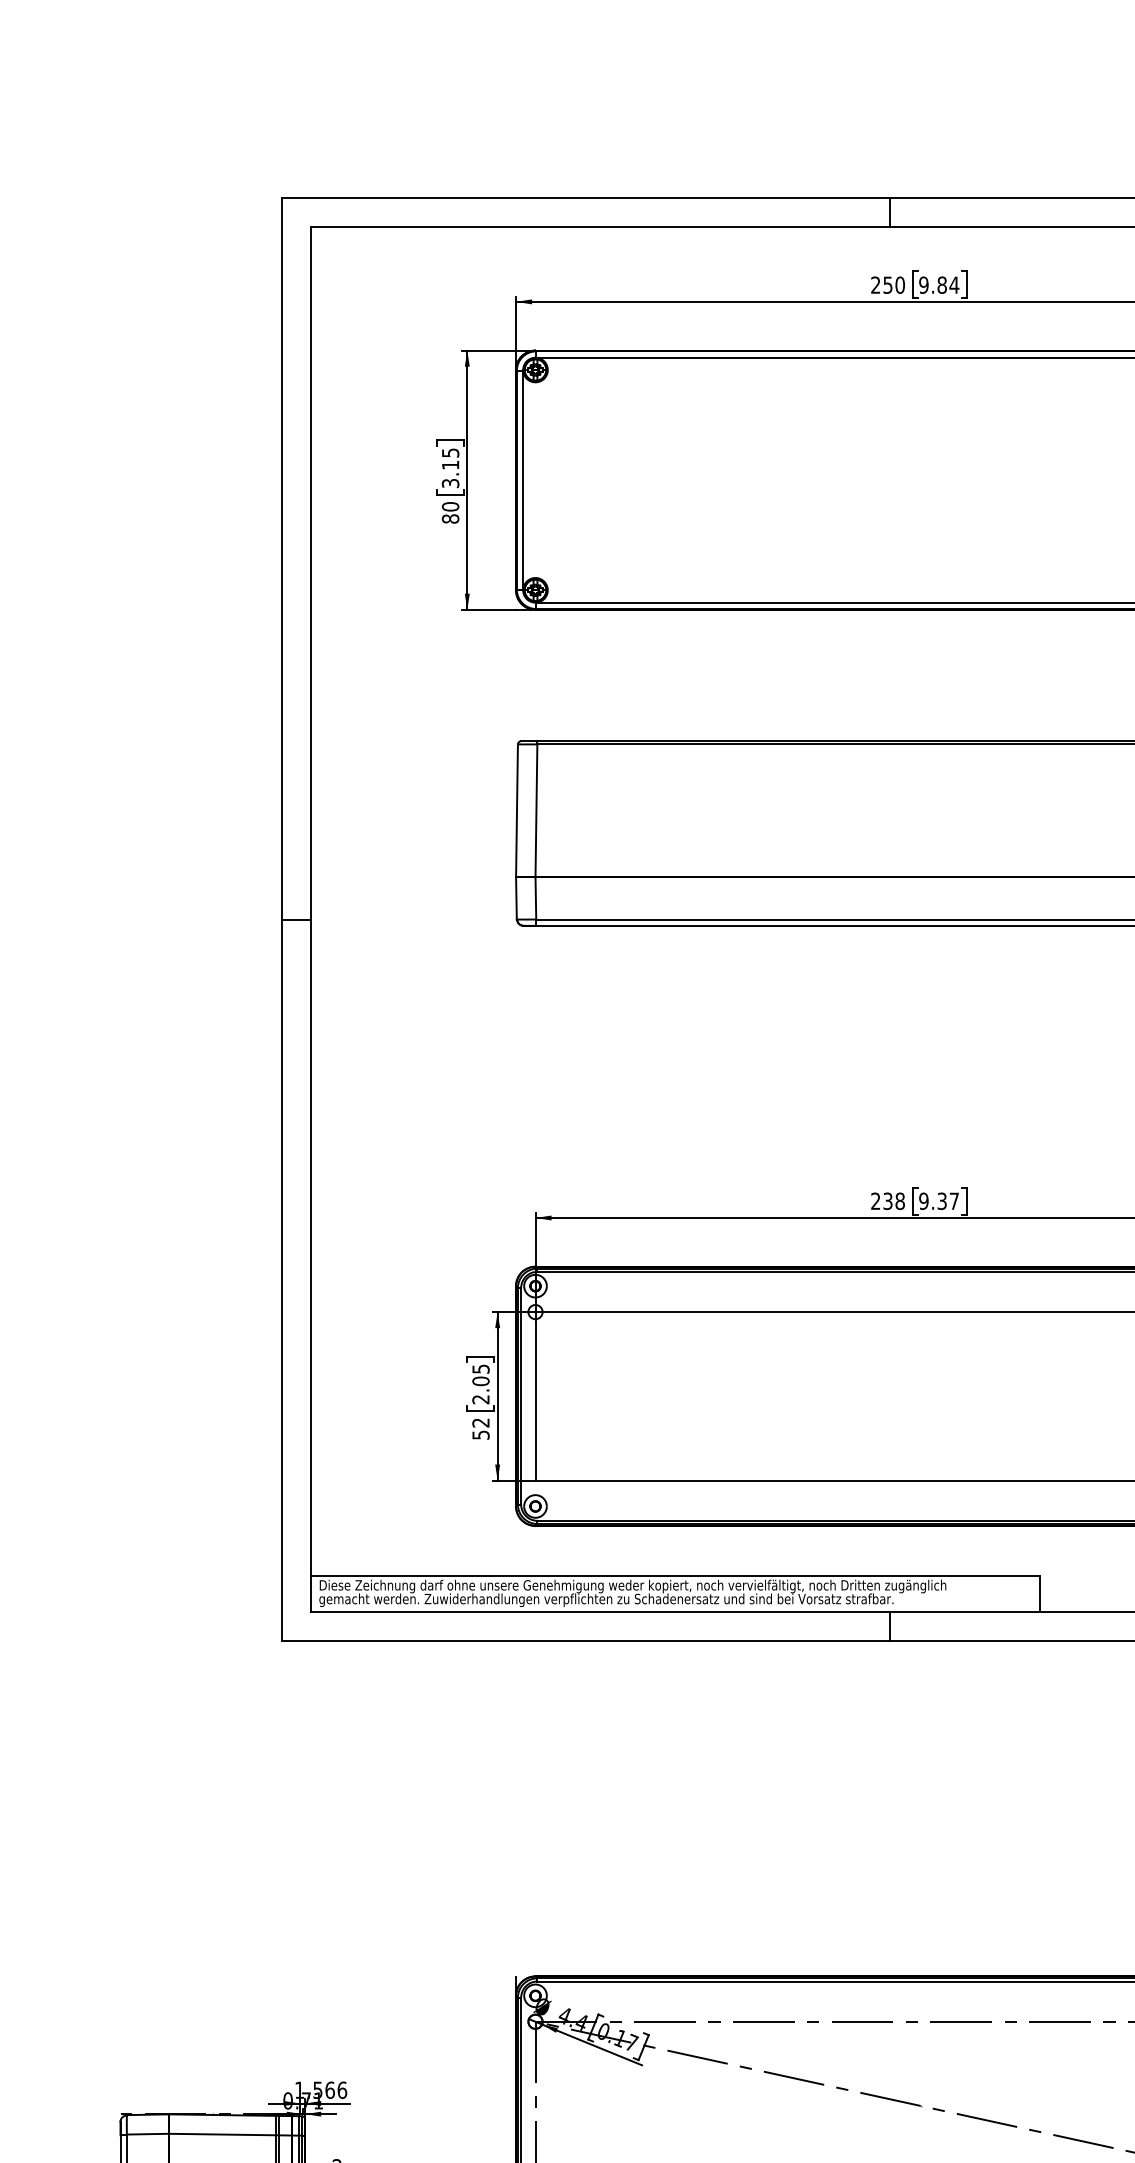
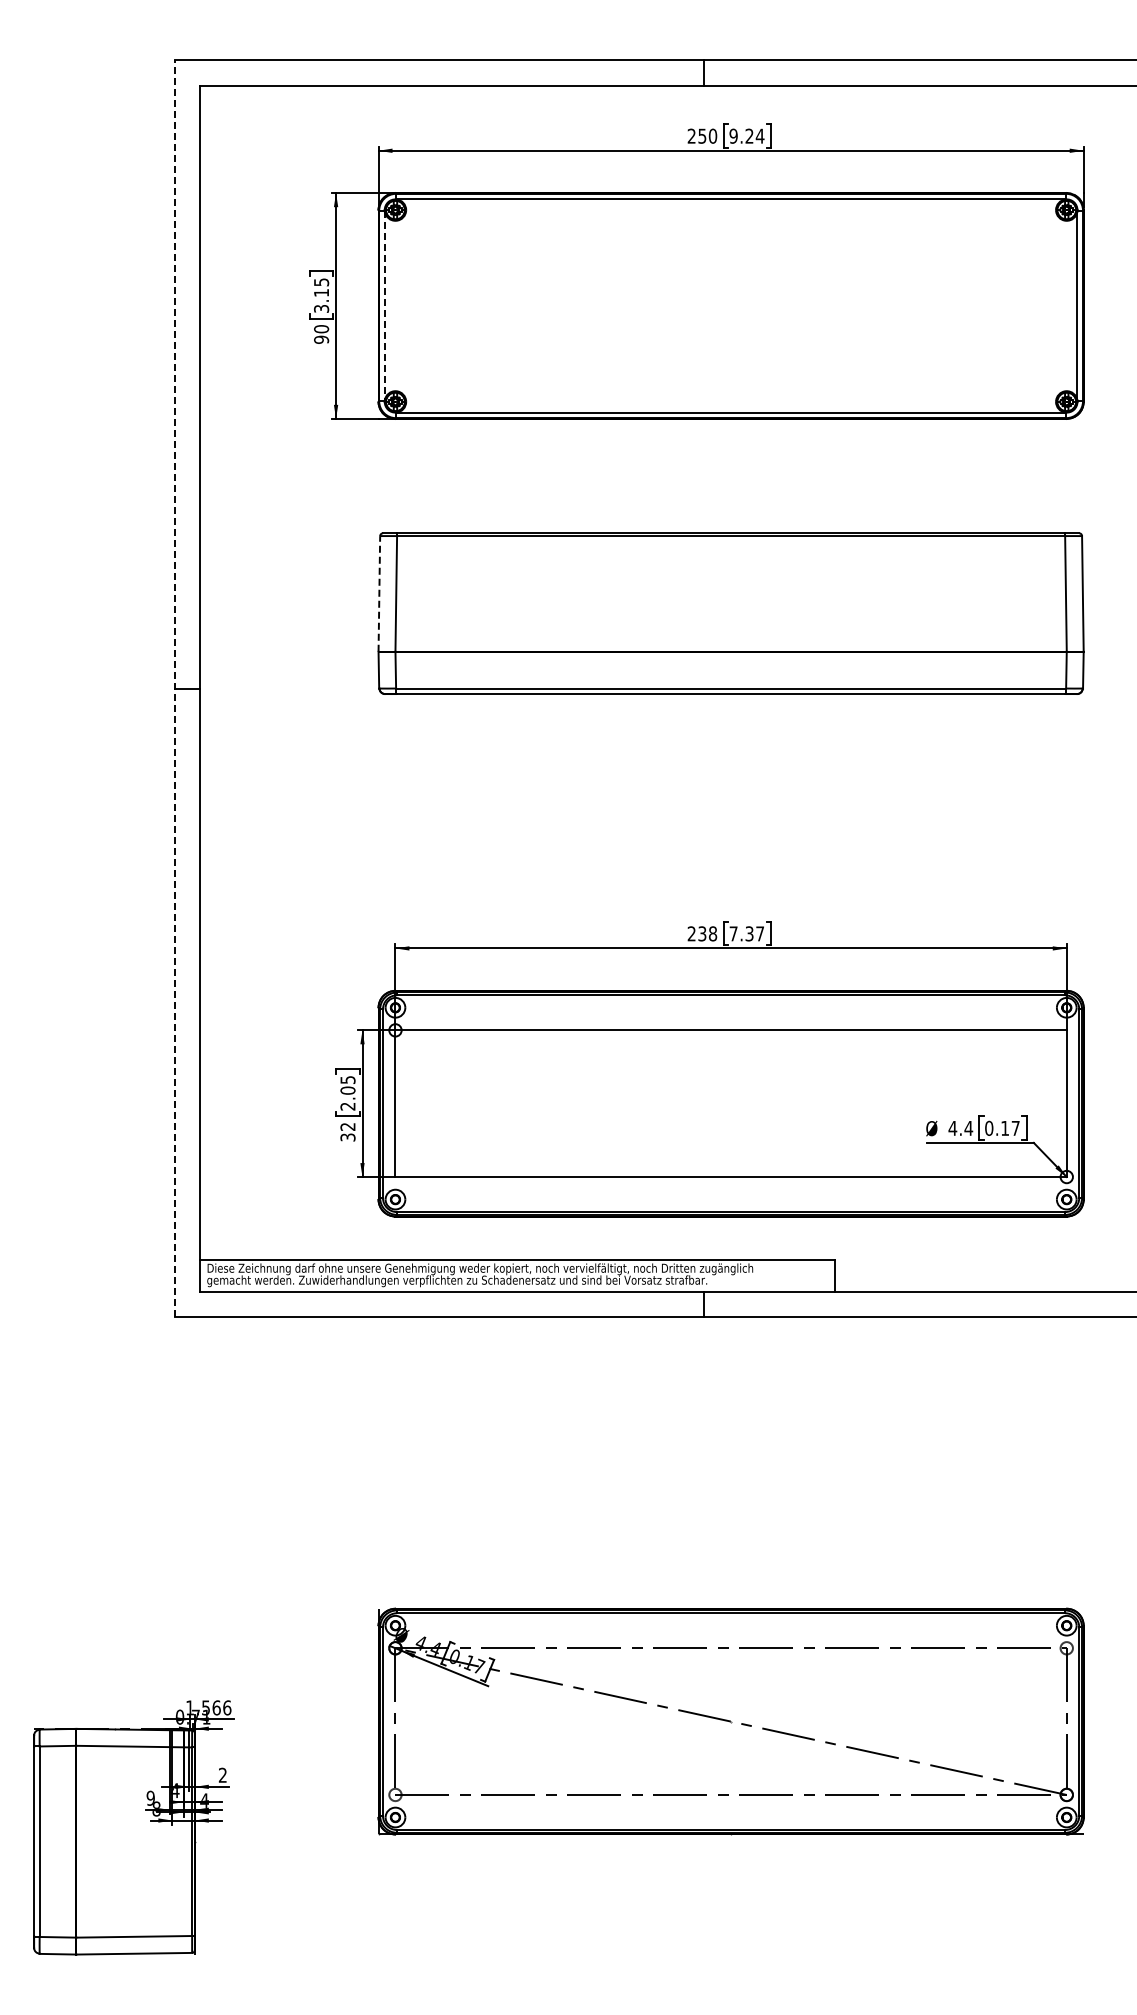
text: (942, 284) -> (749, 135), 9.84 -> 9.24
line: (522, 480) -> (384, 306), solid -> dashed
text: (450, 518) -> (321, 339), 80 -> 90
line: (517, 810) -> (379, 593), solid -> dashed
line: (281, 919) -> (174, 688), solid -> dashed
text: (923, 1200) -> (733, 933), 9.37 -> 7.37
text: (480, 1435) -> (347, 1137), 52 -> 32

